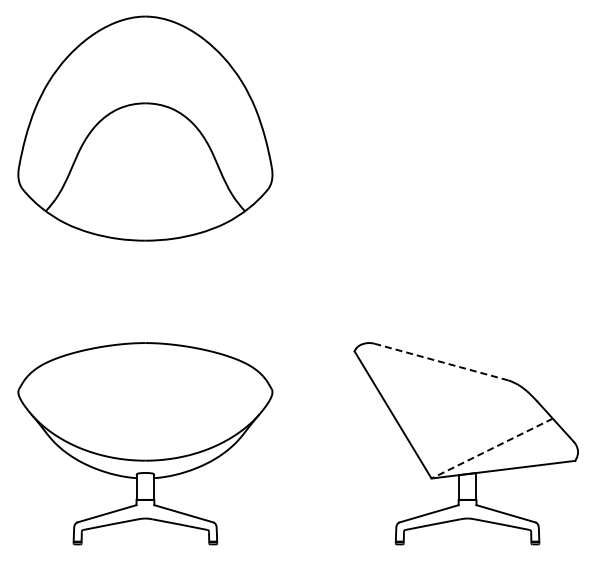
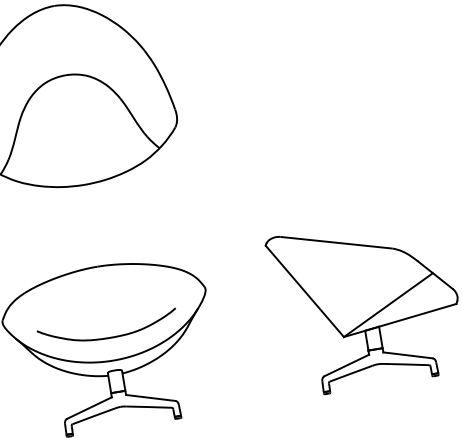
line: (440, 361) -> (335, 242), dashed -> solid
curve: (145, 431) -> (109, 337), added
line: (492, 448) -> (388, 305), dashed -> solid

